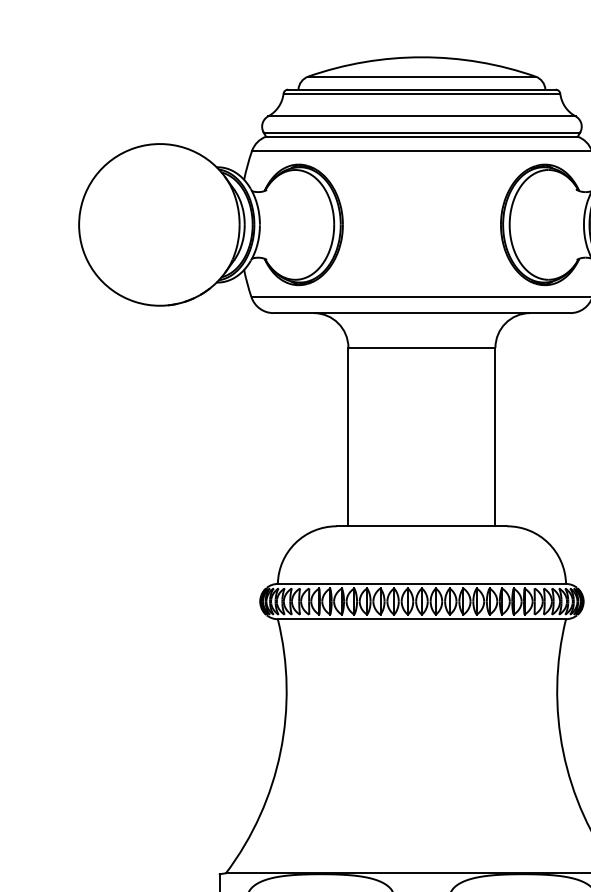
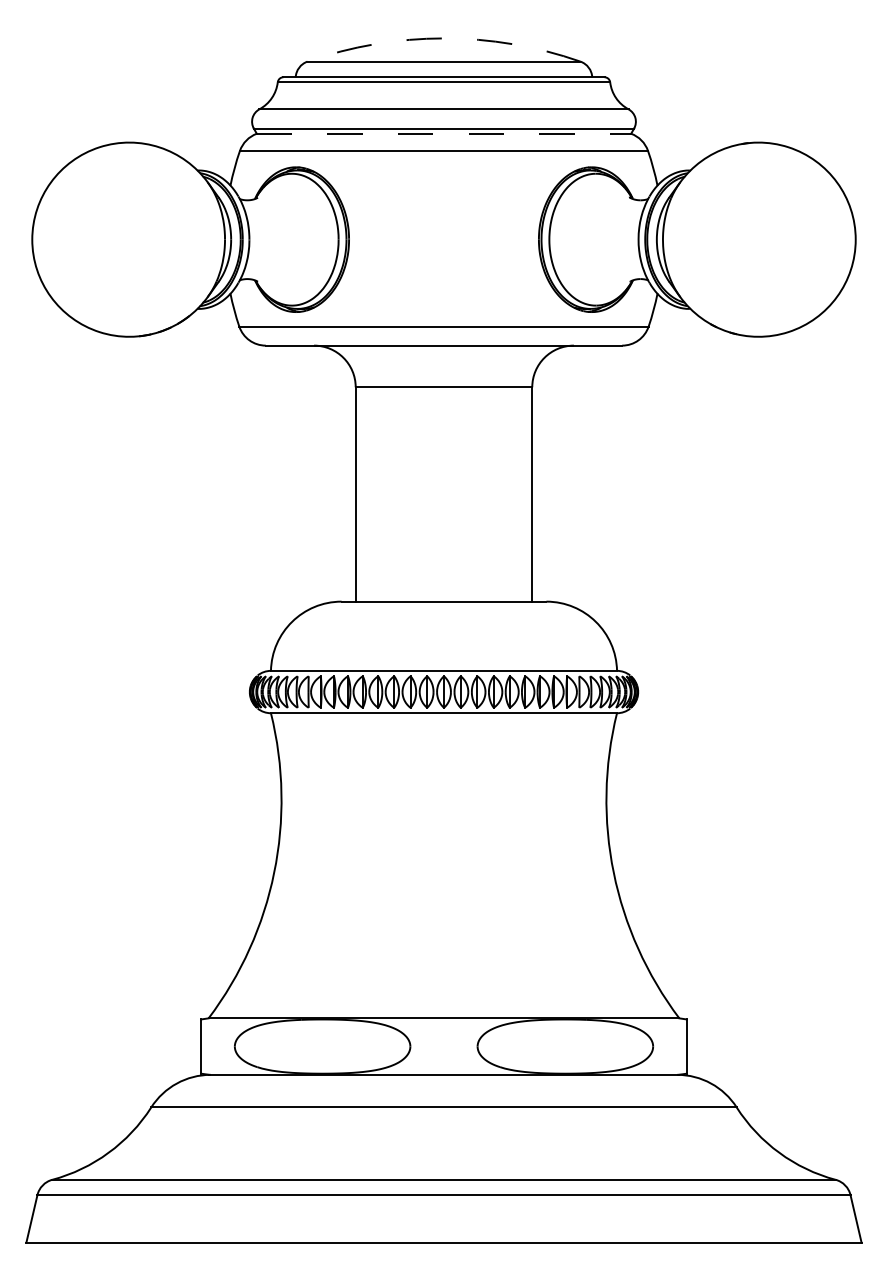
arc: (421, 57) -> (443, 38), solid -> dashed
line: (422, 136) -> (444, 133), solid -> dashed

